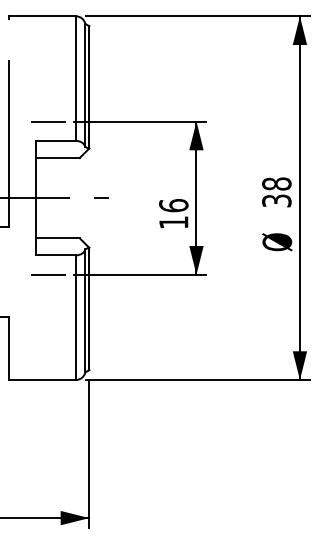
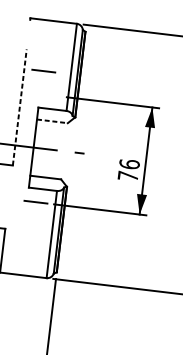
line: (48, 121) -> (44, 71), moved
line: (9, 143) -> (19, 107), solid -> dashed
line: (58, 157) -> (52, 121), solid -> dashed
text: (173, 222) -> (127, 176), 16 -> 76

